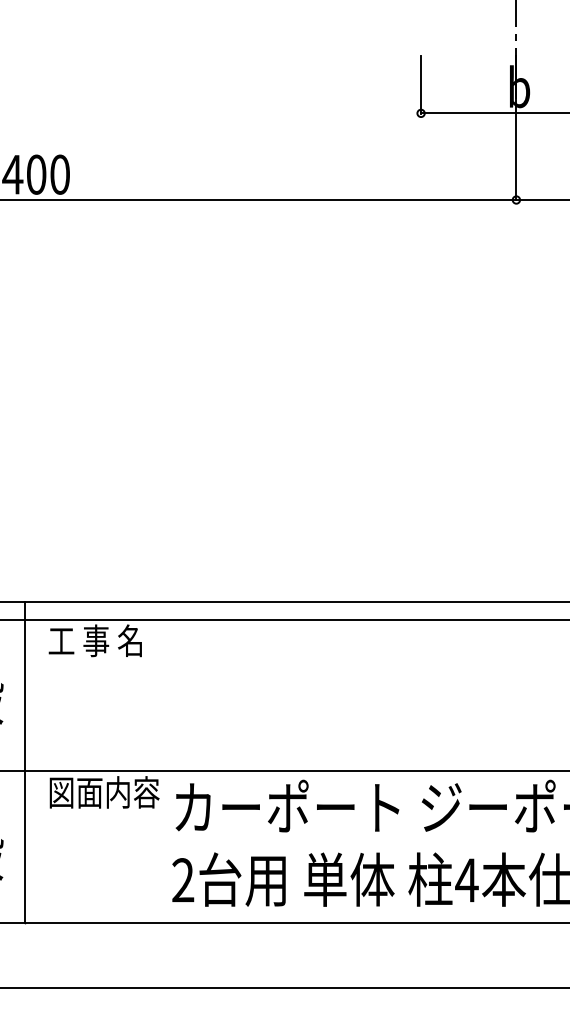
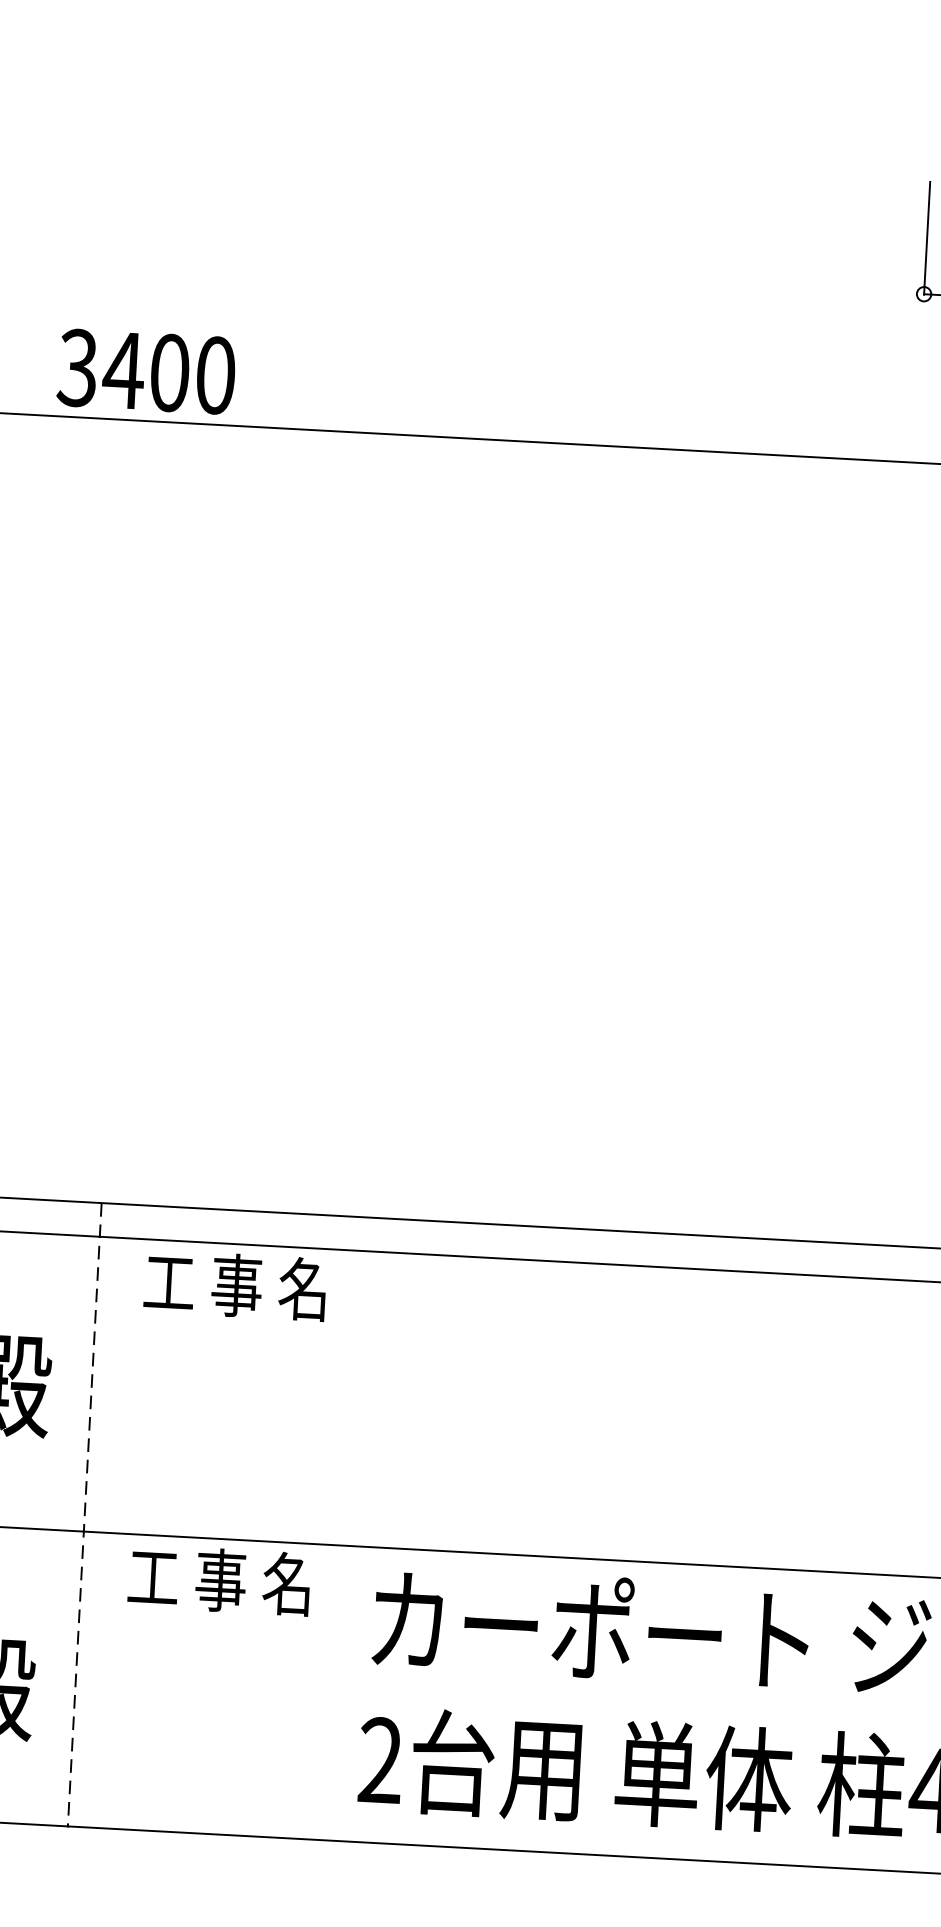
line: (24, 763) -> (84, 1516), solid -> dashed
text: (103, 792) -> (235, 1581), 図面内容 -> 工 事 名

